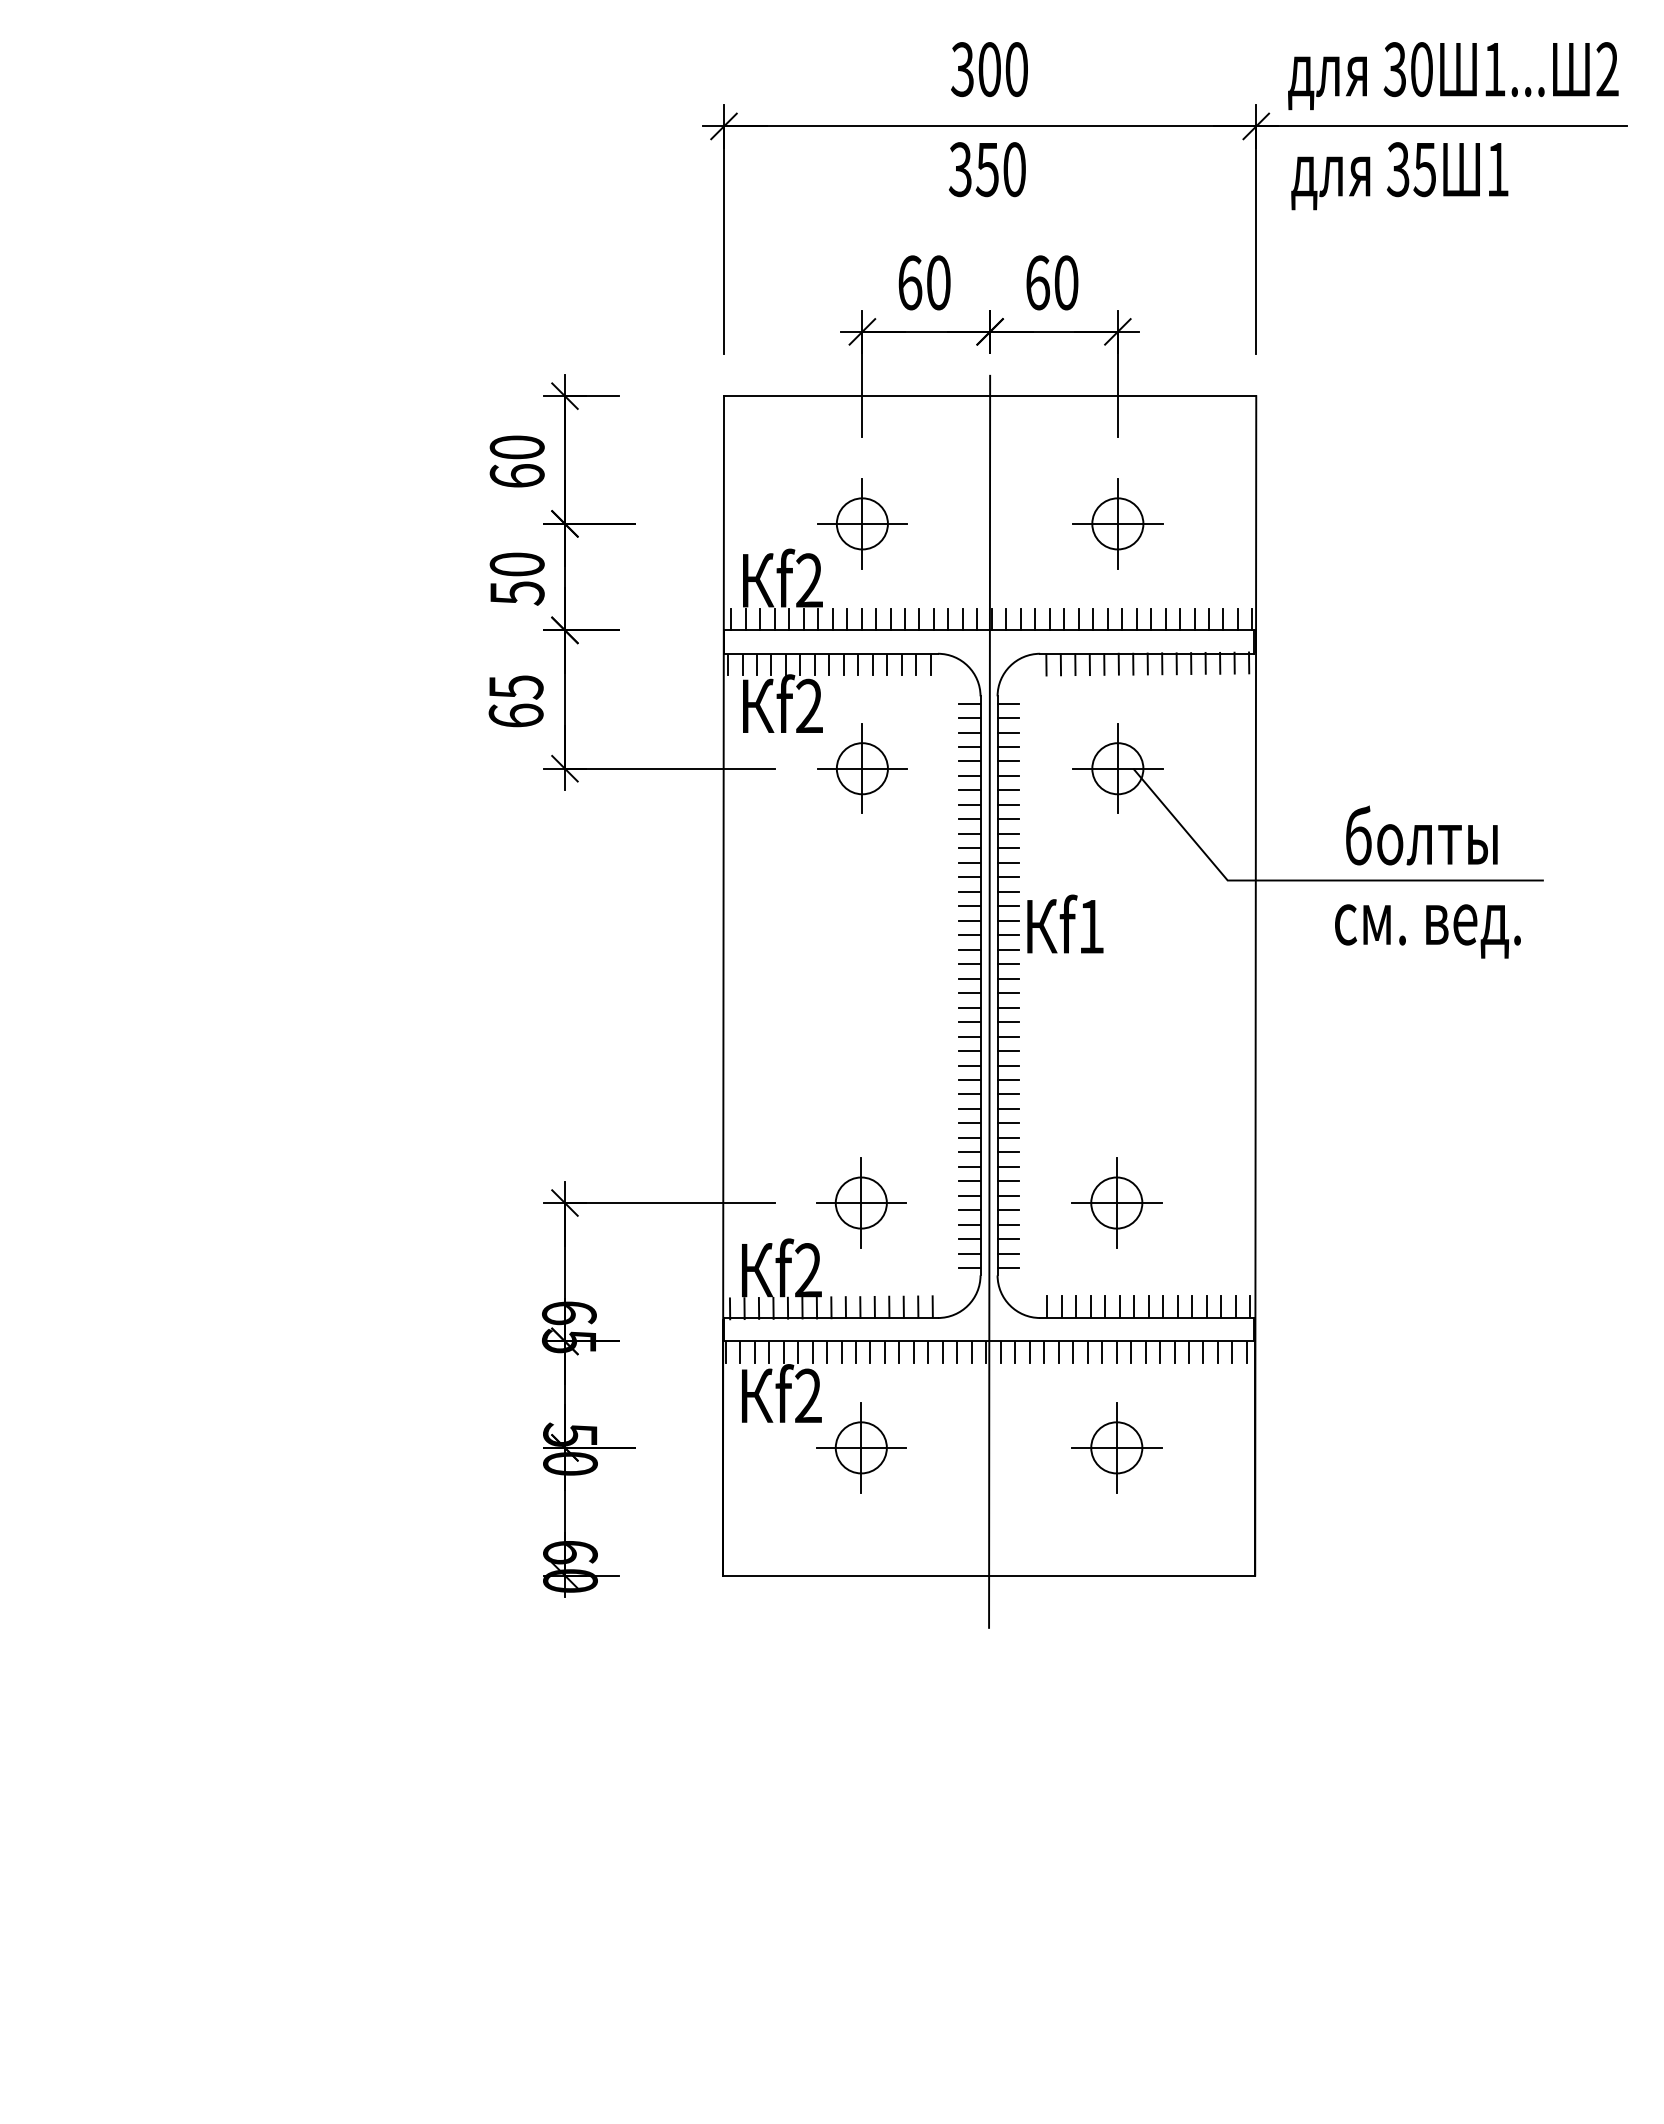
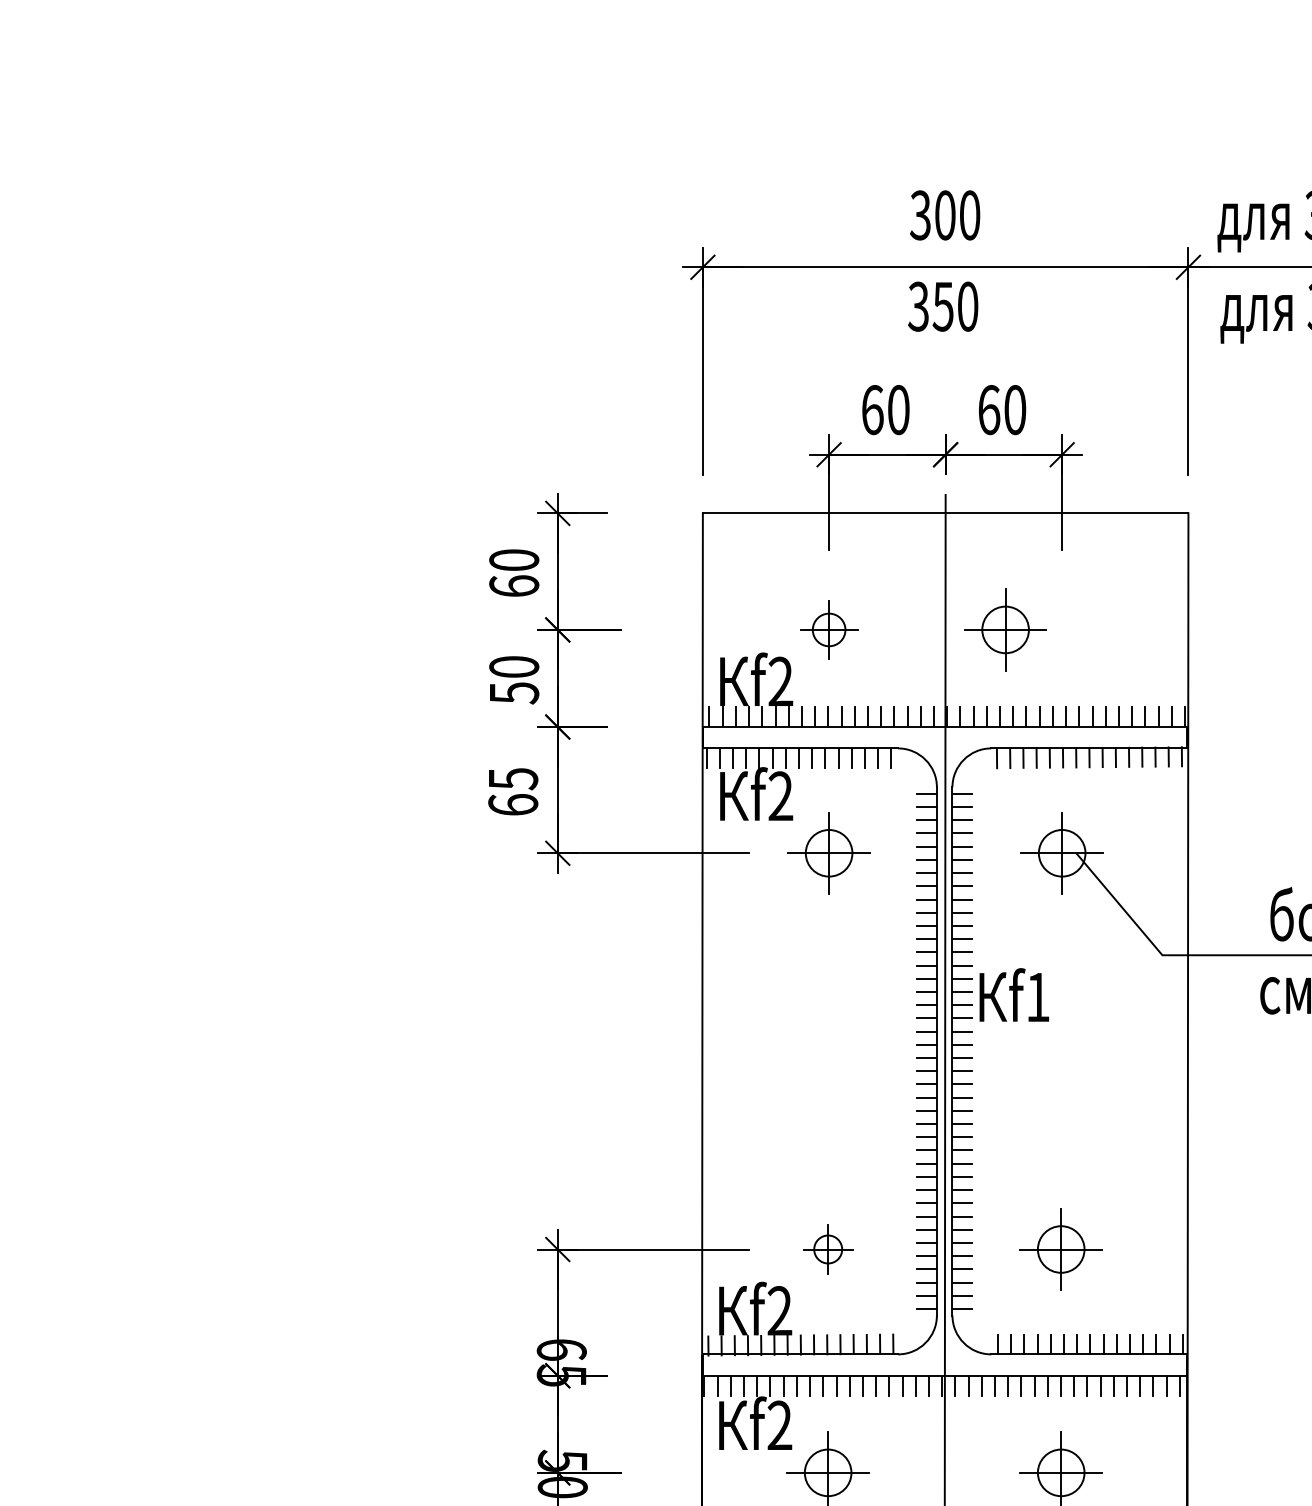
part: (862, 523) -> (829, 629), size x0.7
part: (1117, 523) -> (1005, 629), moved
part: (861, 1202) -> (828, 1249), size x0.6

